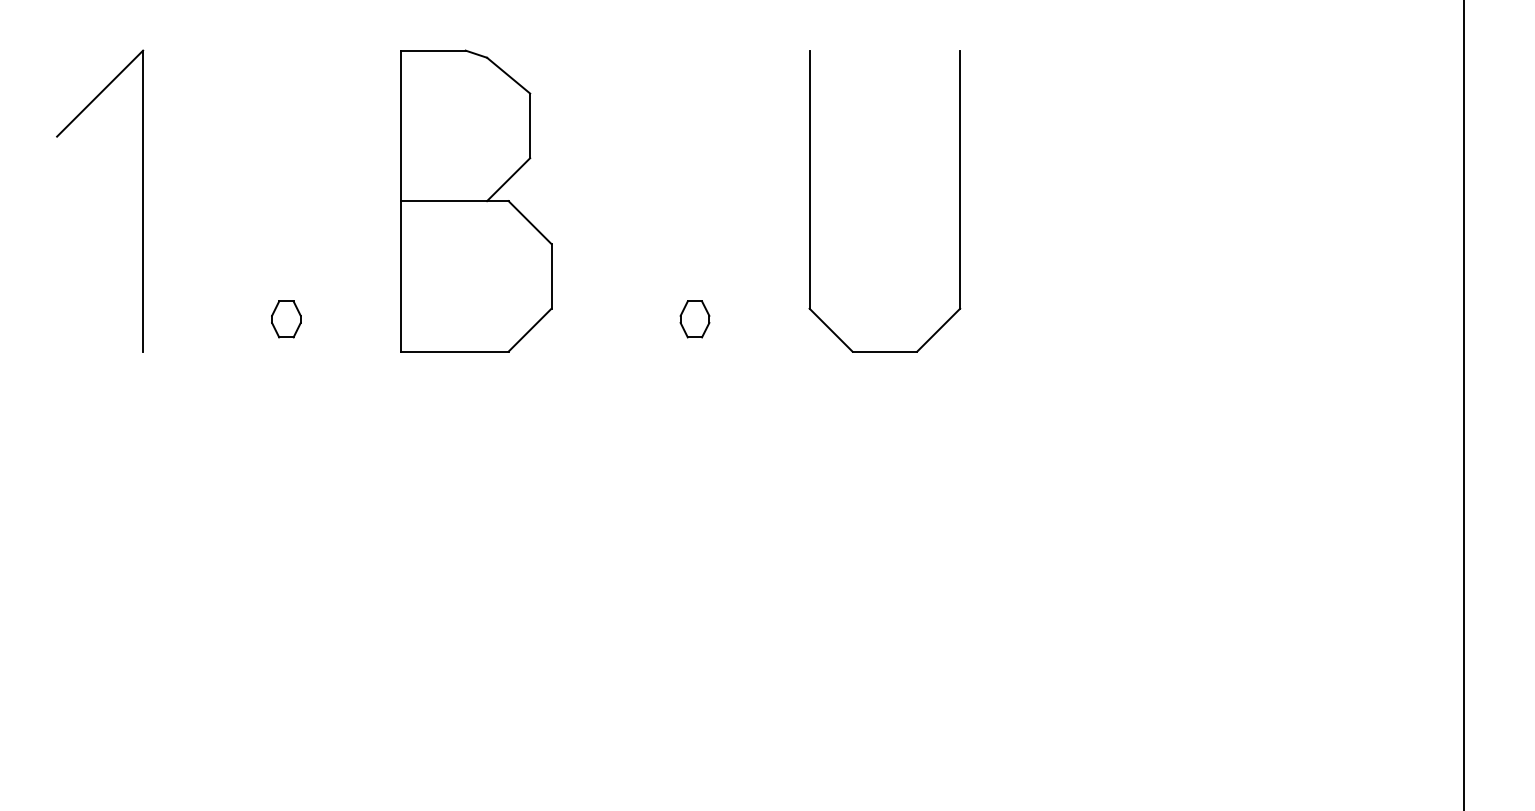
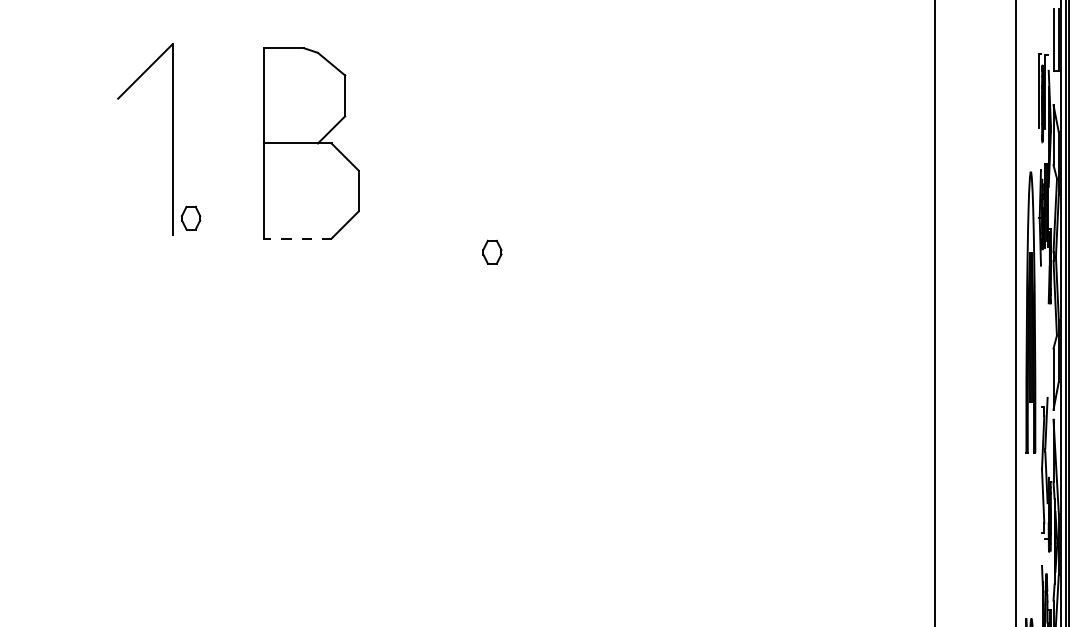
part: (143, 201) -> (172, 139), moved
part: (810, 201) -> (522, 143), removed
part: (695, 318) -> (492, 251), moved
line: (454, 351) -> (297, 238), solid -> dashed

